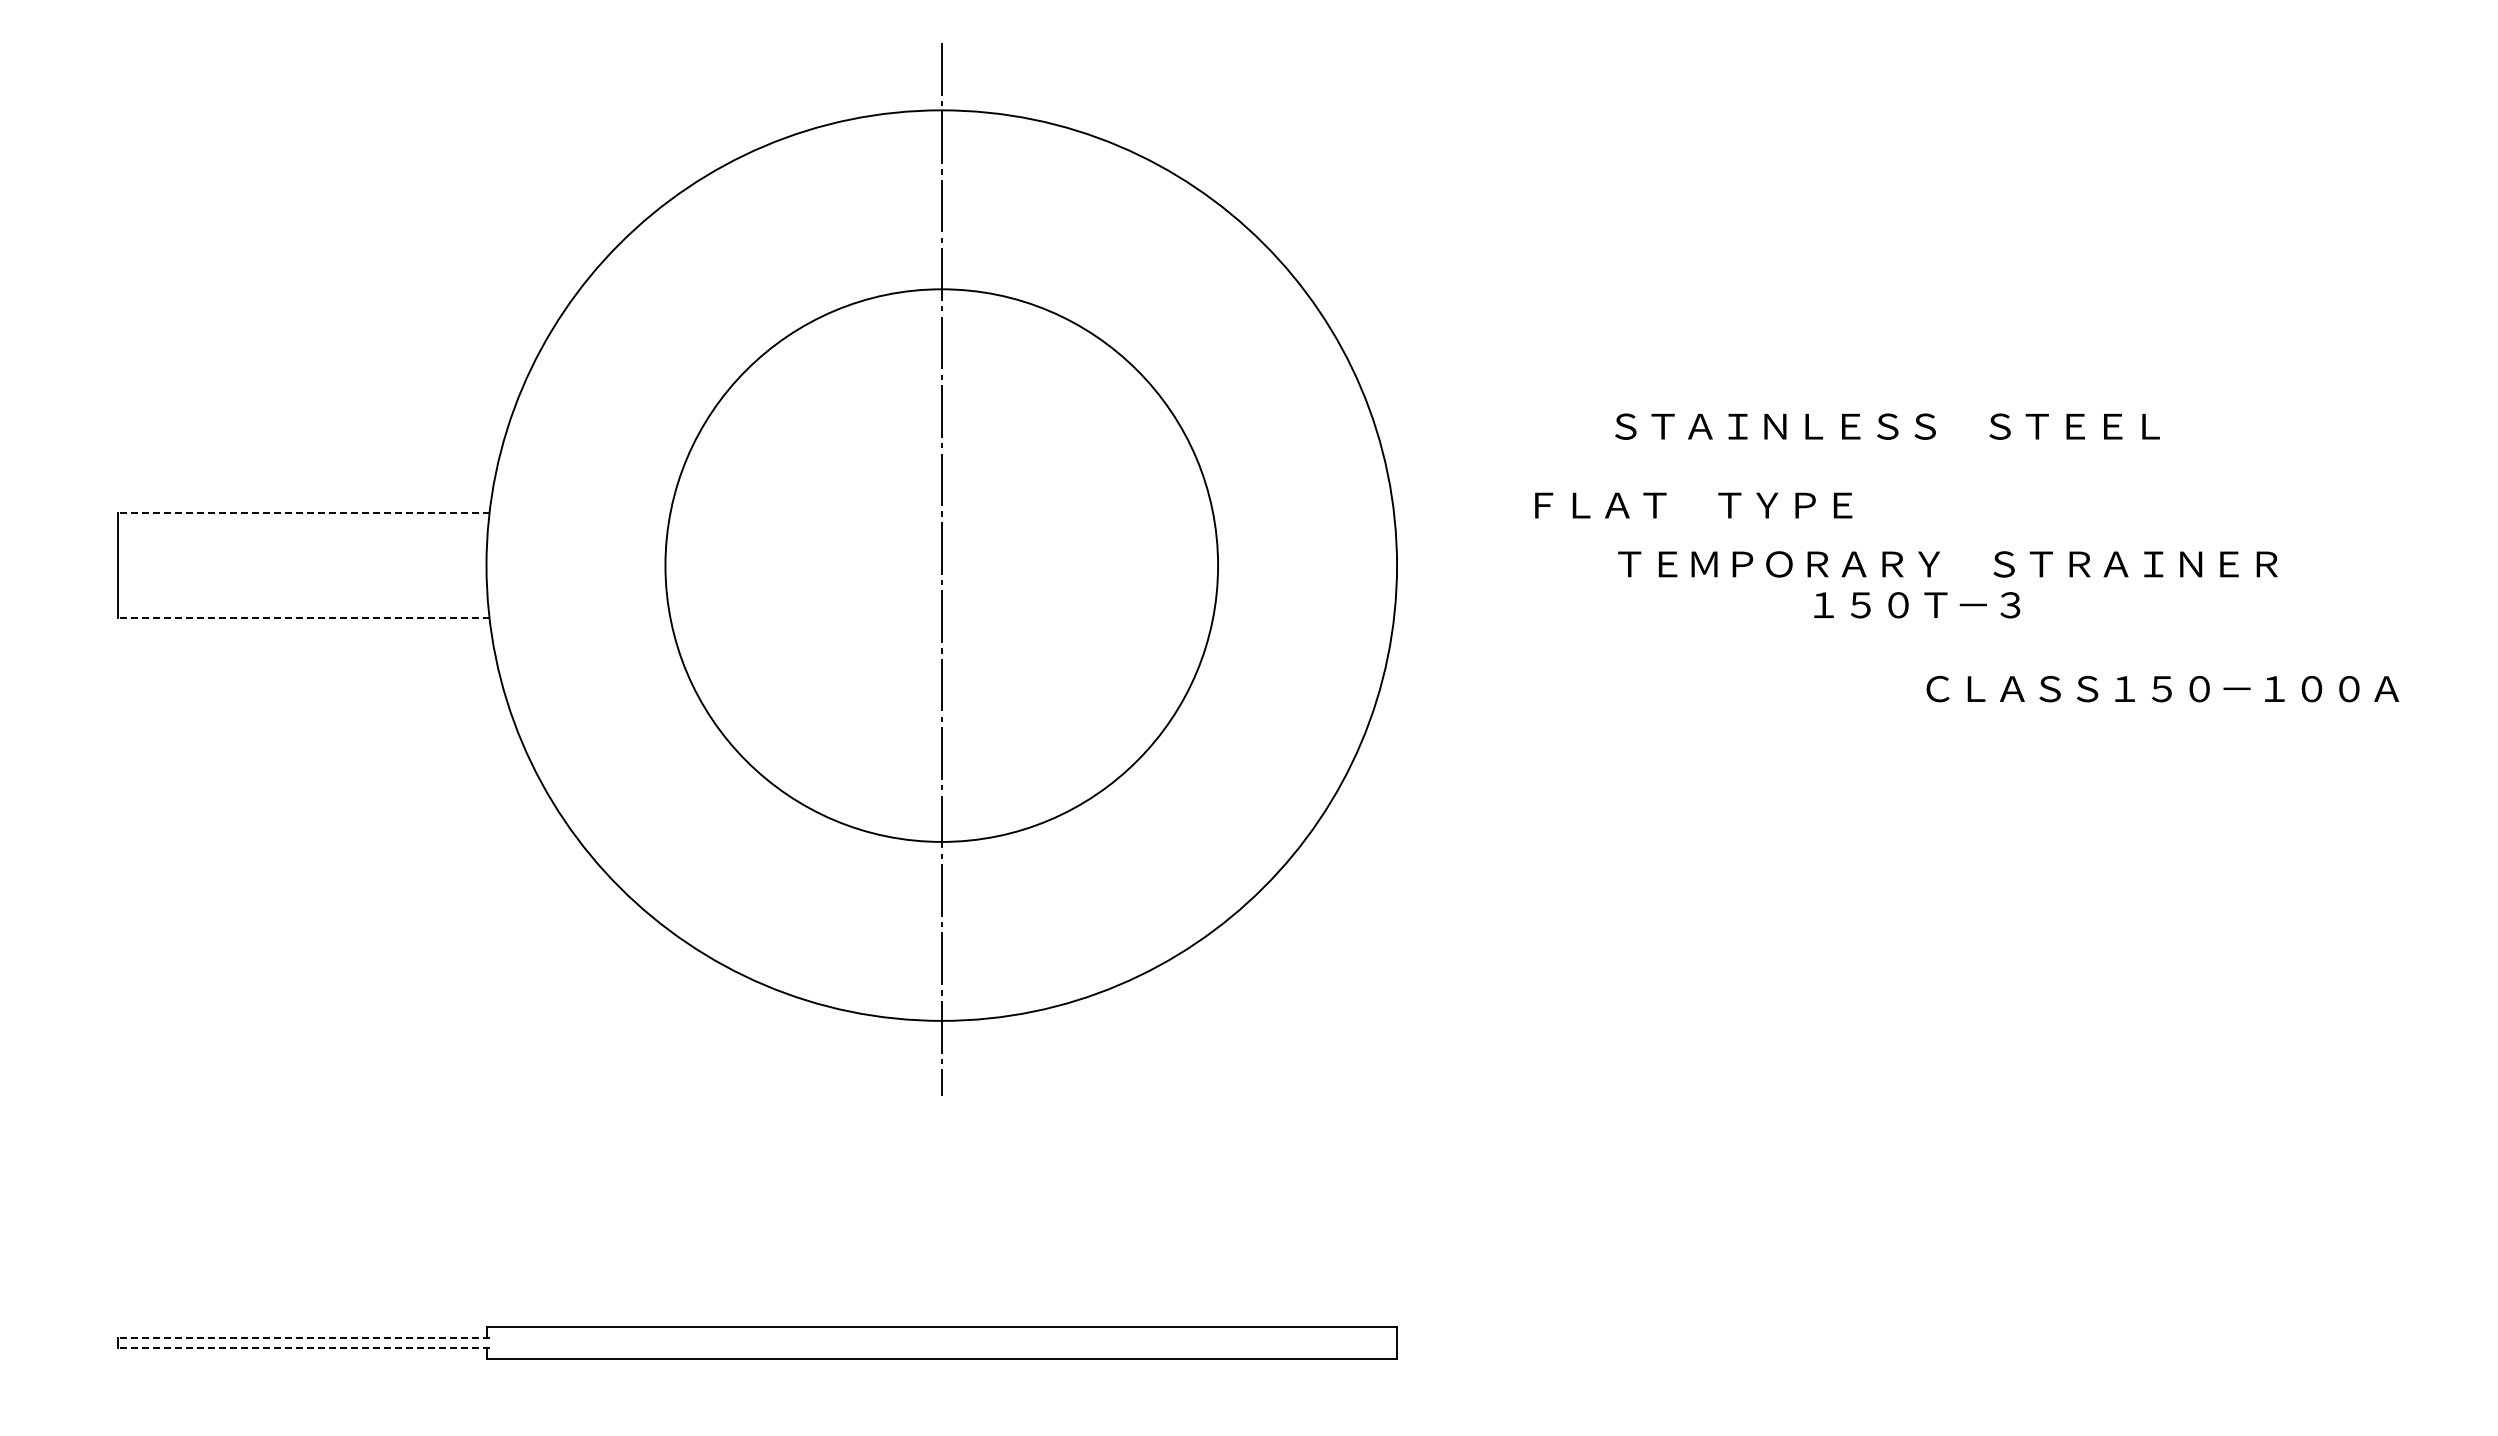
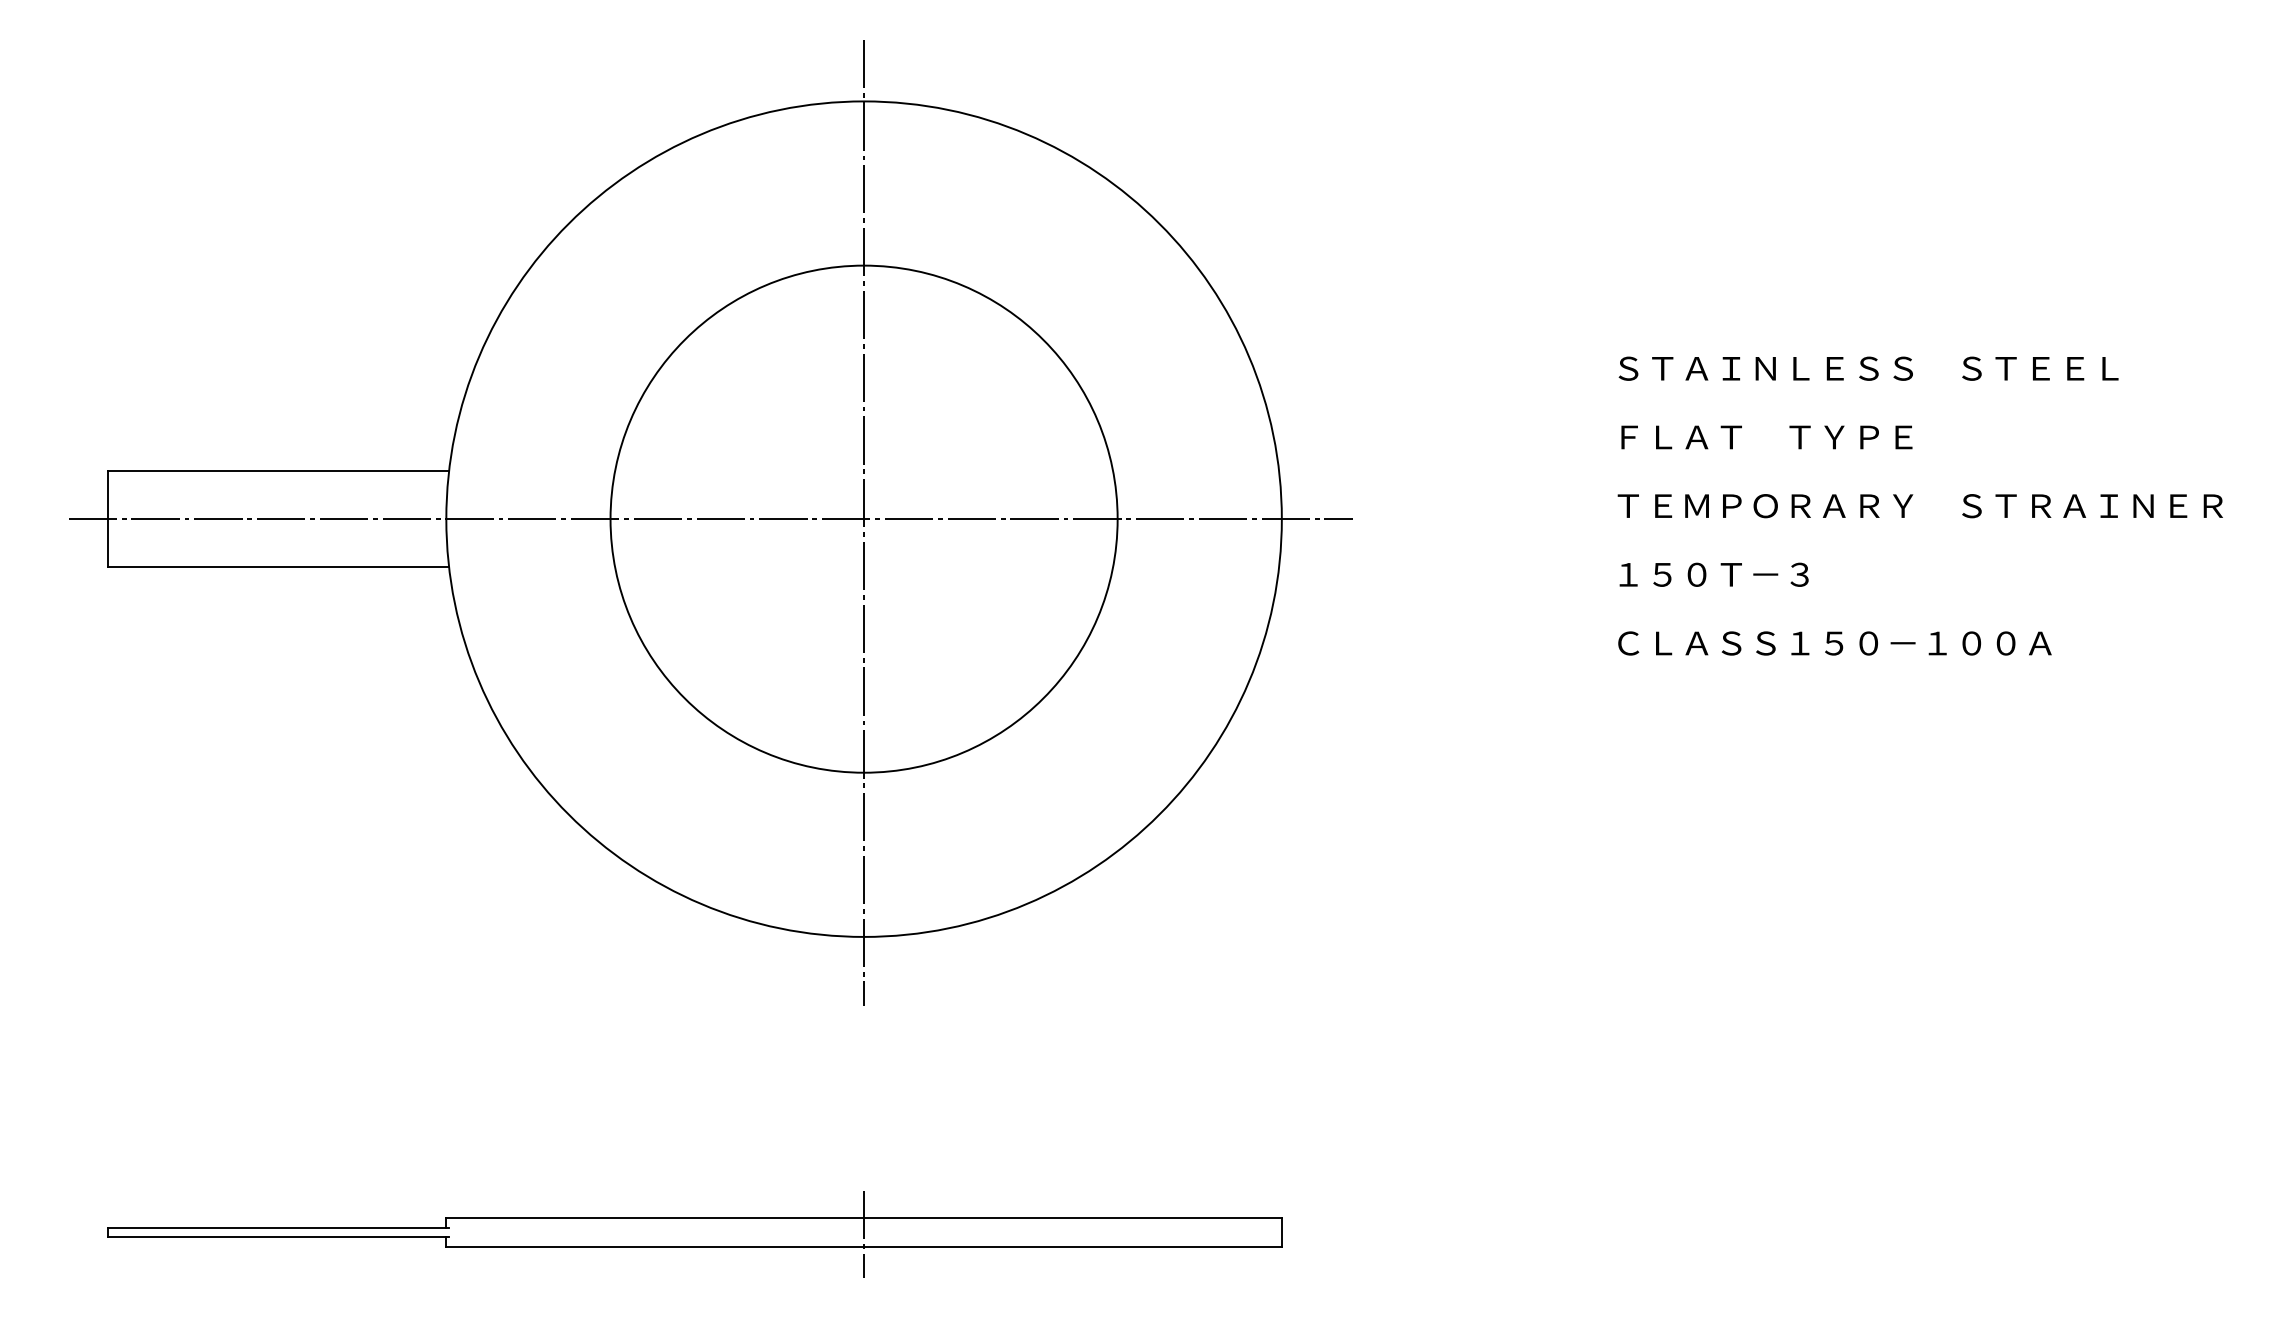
text: (1887, 426) -> (1868, 368), moved
text: (1693, 505) -> (1766, 437), moved
line: (303, 512) -> (278, 470), dashed -> solid
text: (1947, 564) -> (1919, 506), moved
line: (774, 565) -> (710, 519), added
text: (1917, 605) -> (1714, 575), moved
line: (303, 618) -> (278, 567), dashed -> solid
text: (2162, 689) -> (1834, 643), moved
line: (303, 1337) -> (278, 1227), dashed -> solid
line: (941, 1345) -> (863, 1234), added
line: (303, 1348) -> (278, 1237), dashed -> solid

